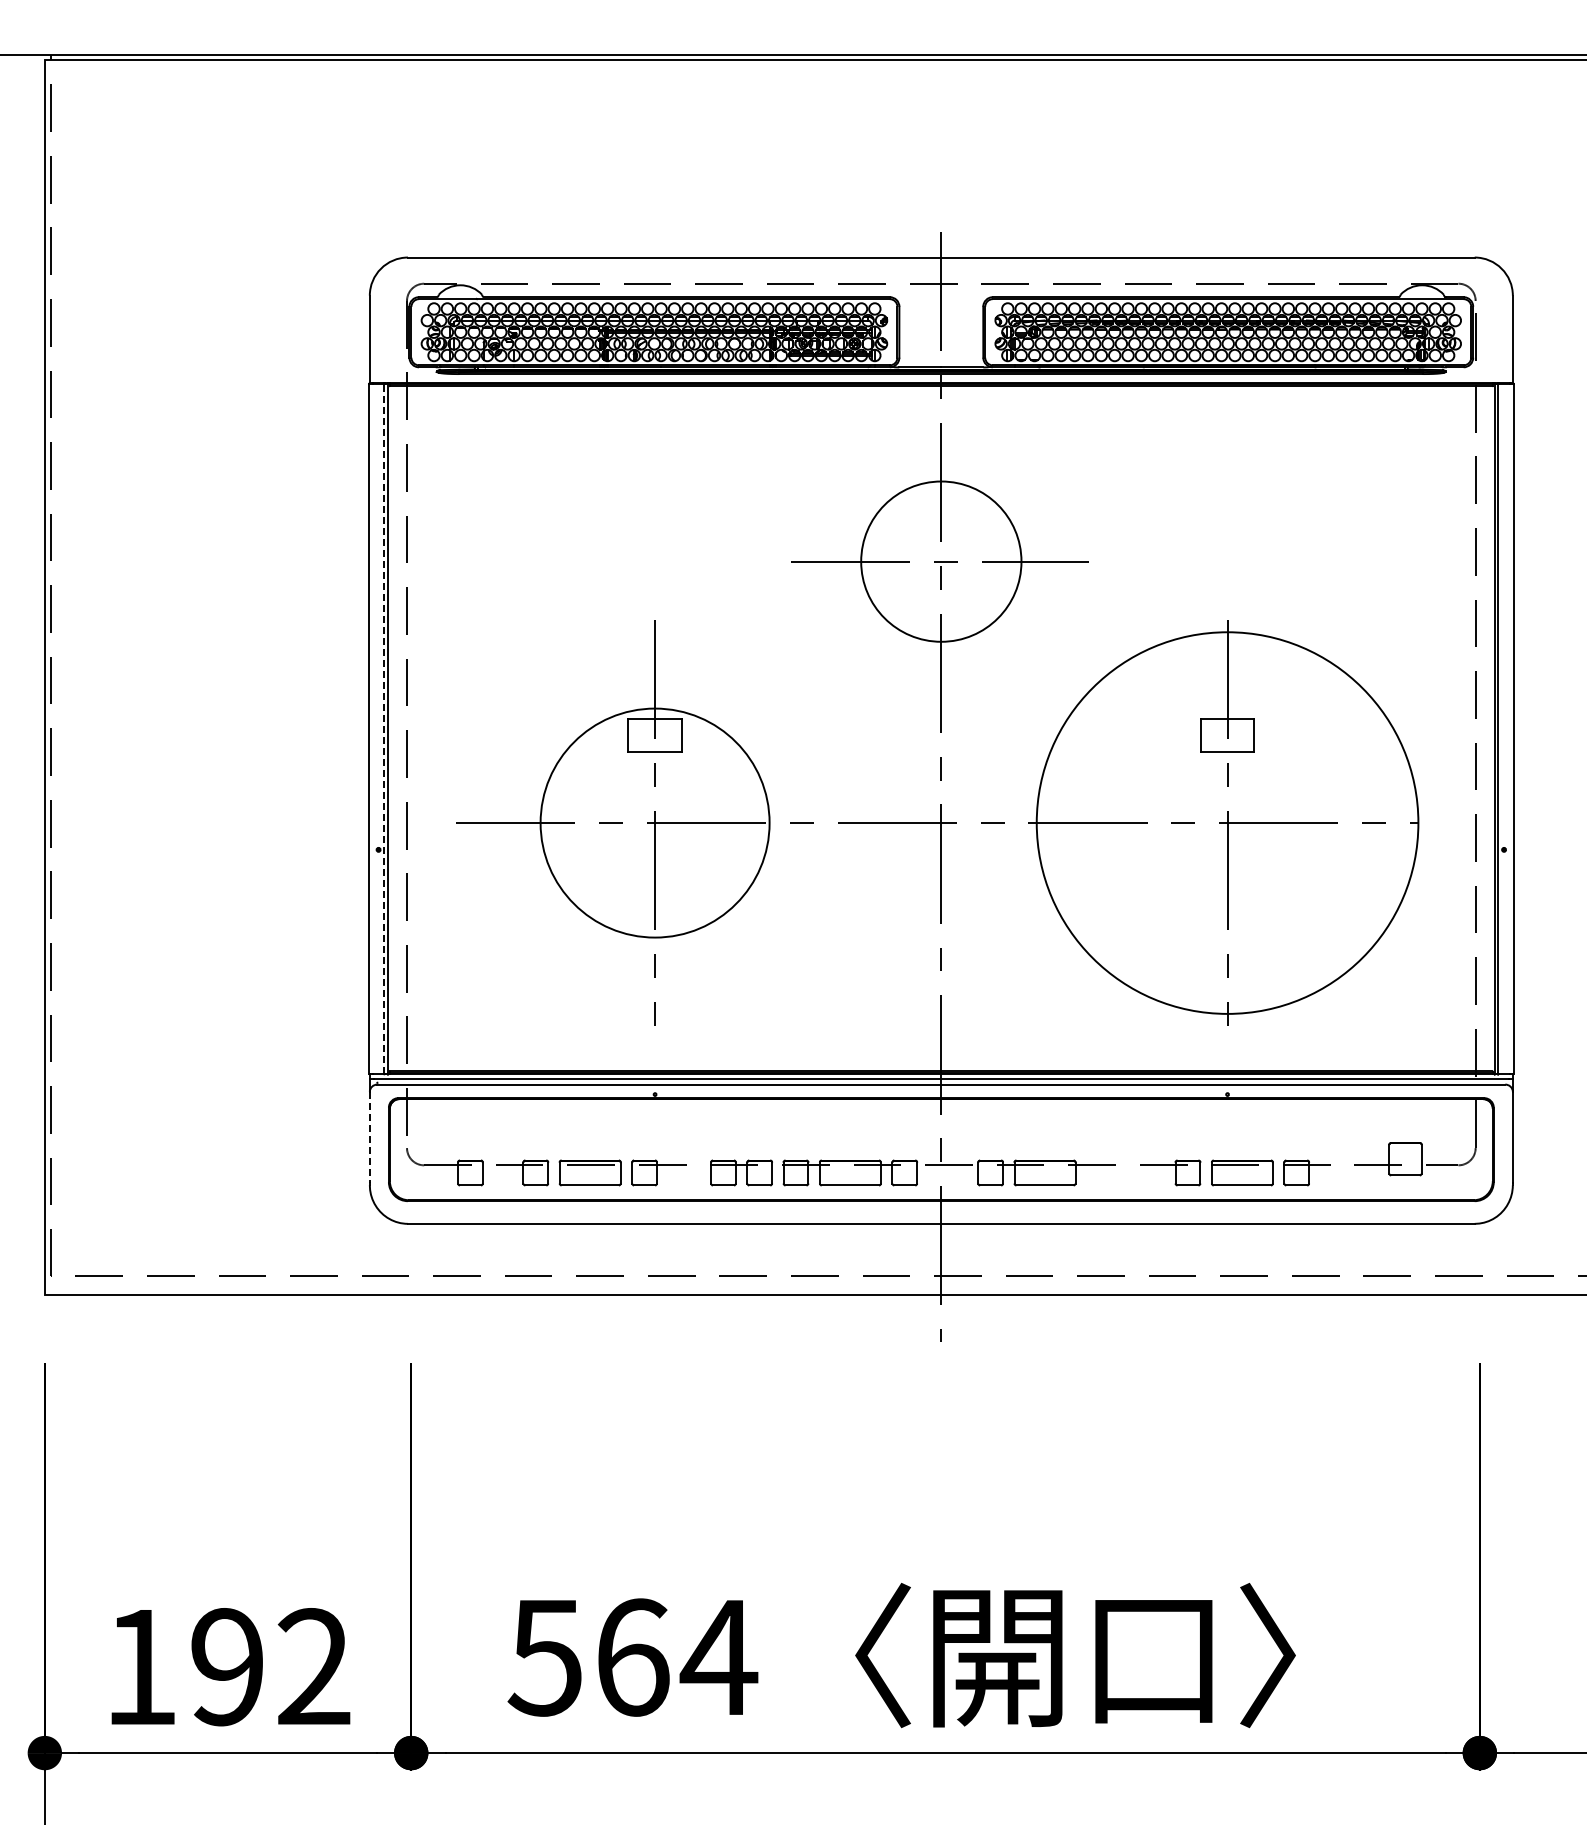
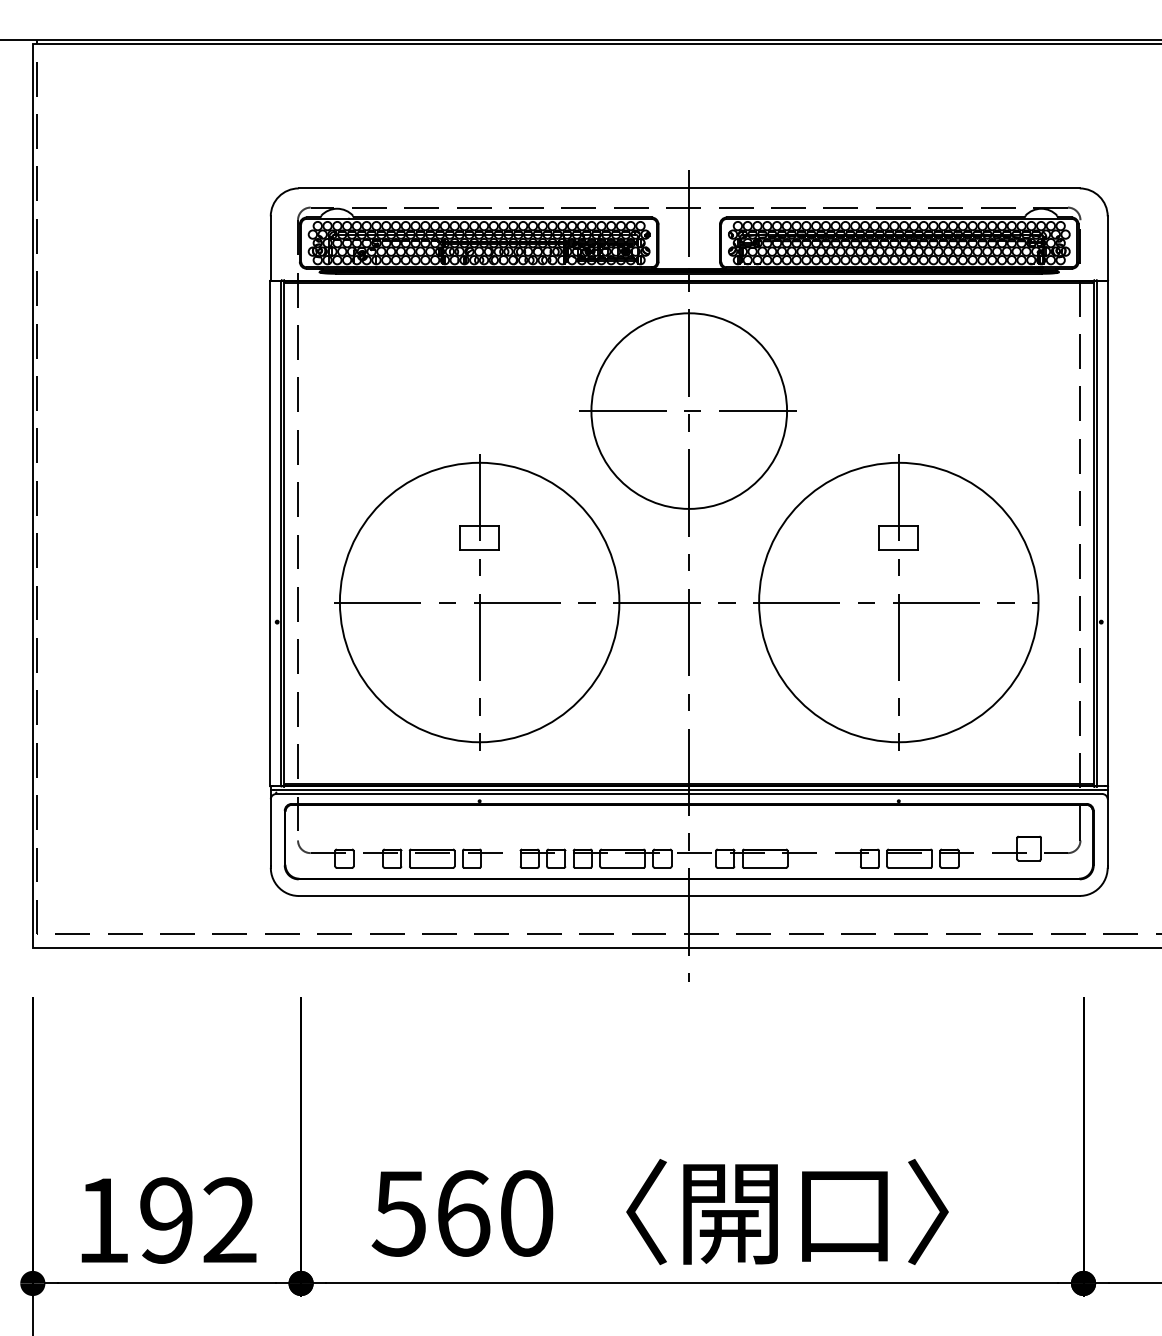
circle: (940, 561) -> (688, 410), size x1.67
line: (383, 728) -> (280, 533), dashed -> solid
circle: (654, 822) -> (479, 602), size x1.67
line: (369, 1137) -> (270, 832), dashed -> solid
text: (718, 1657) -> (526, 1213), 564 -> 560

